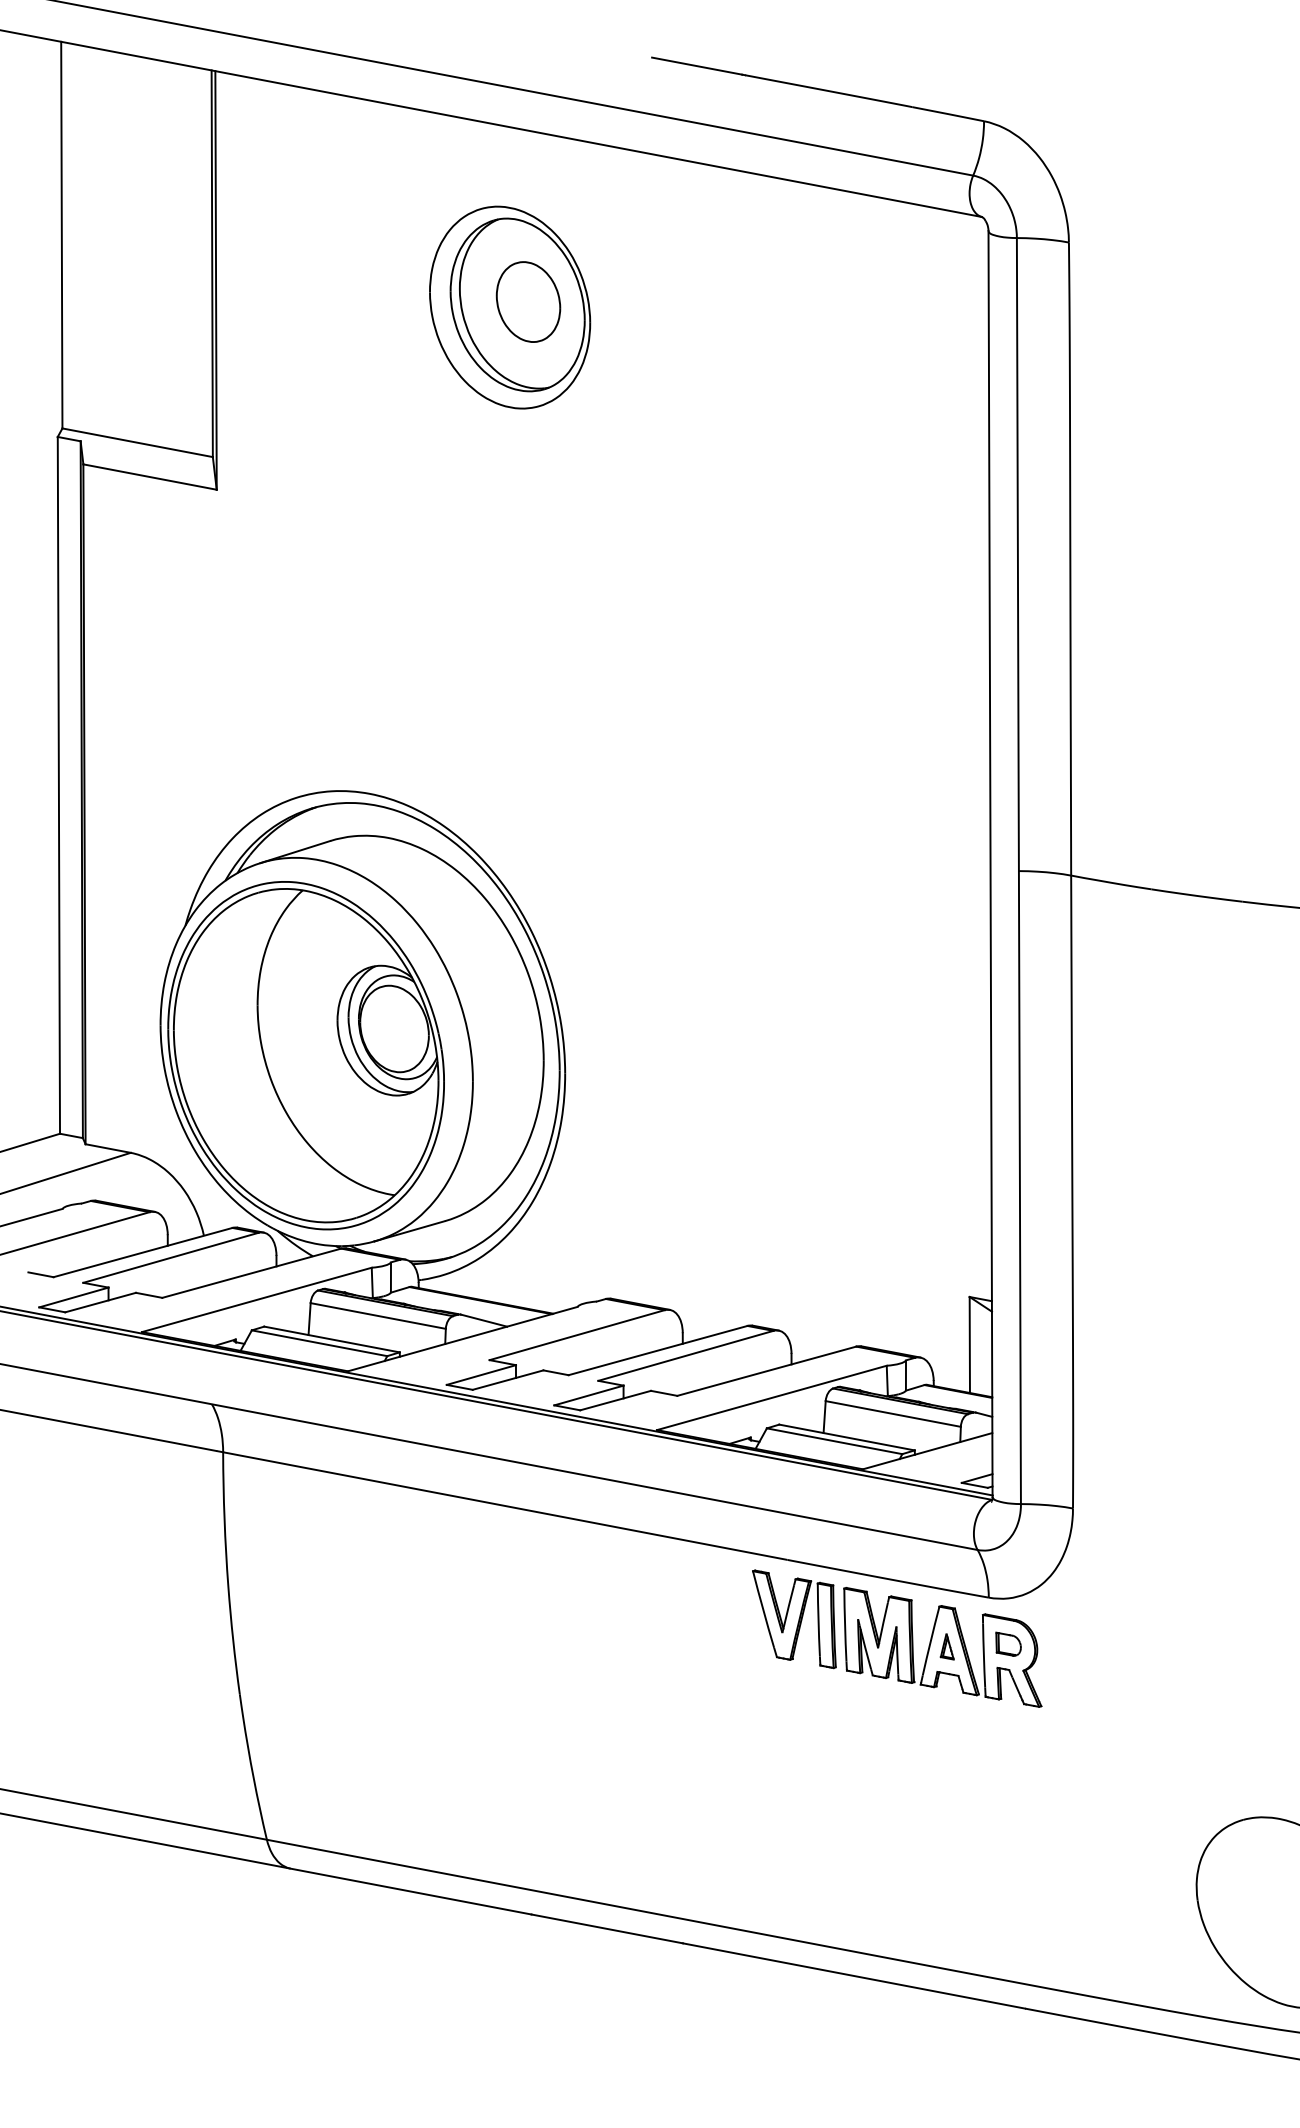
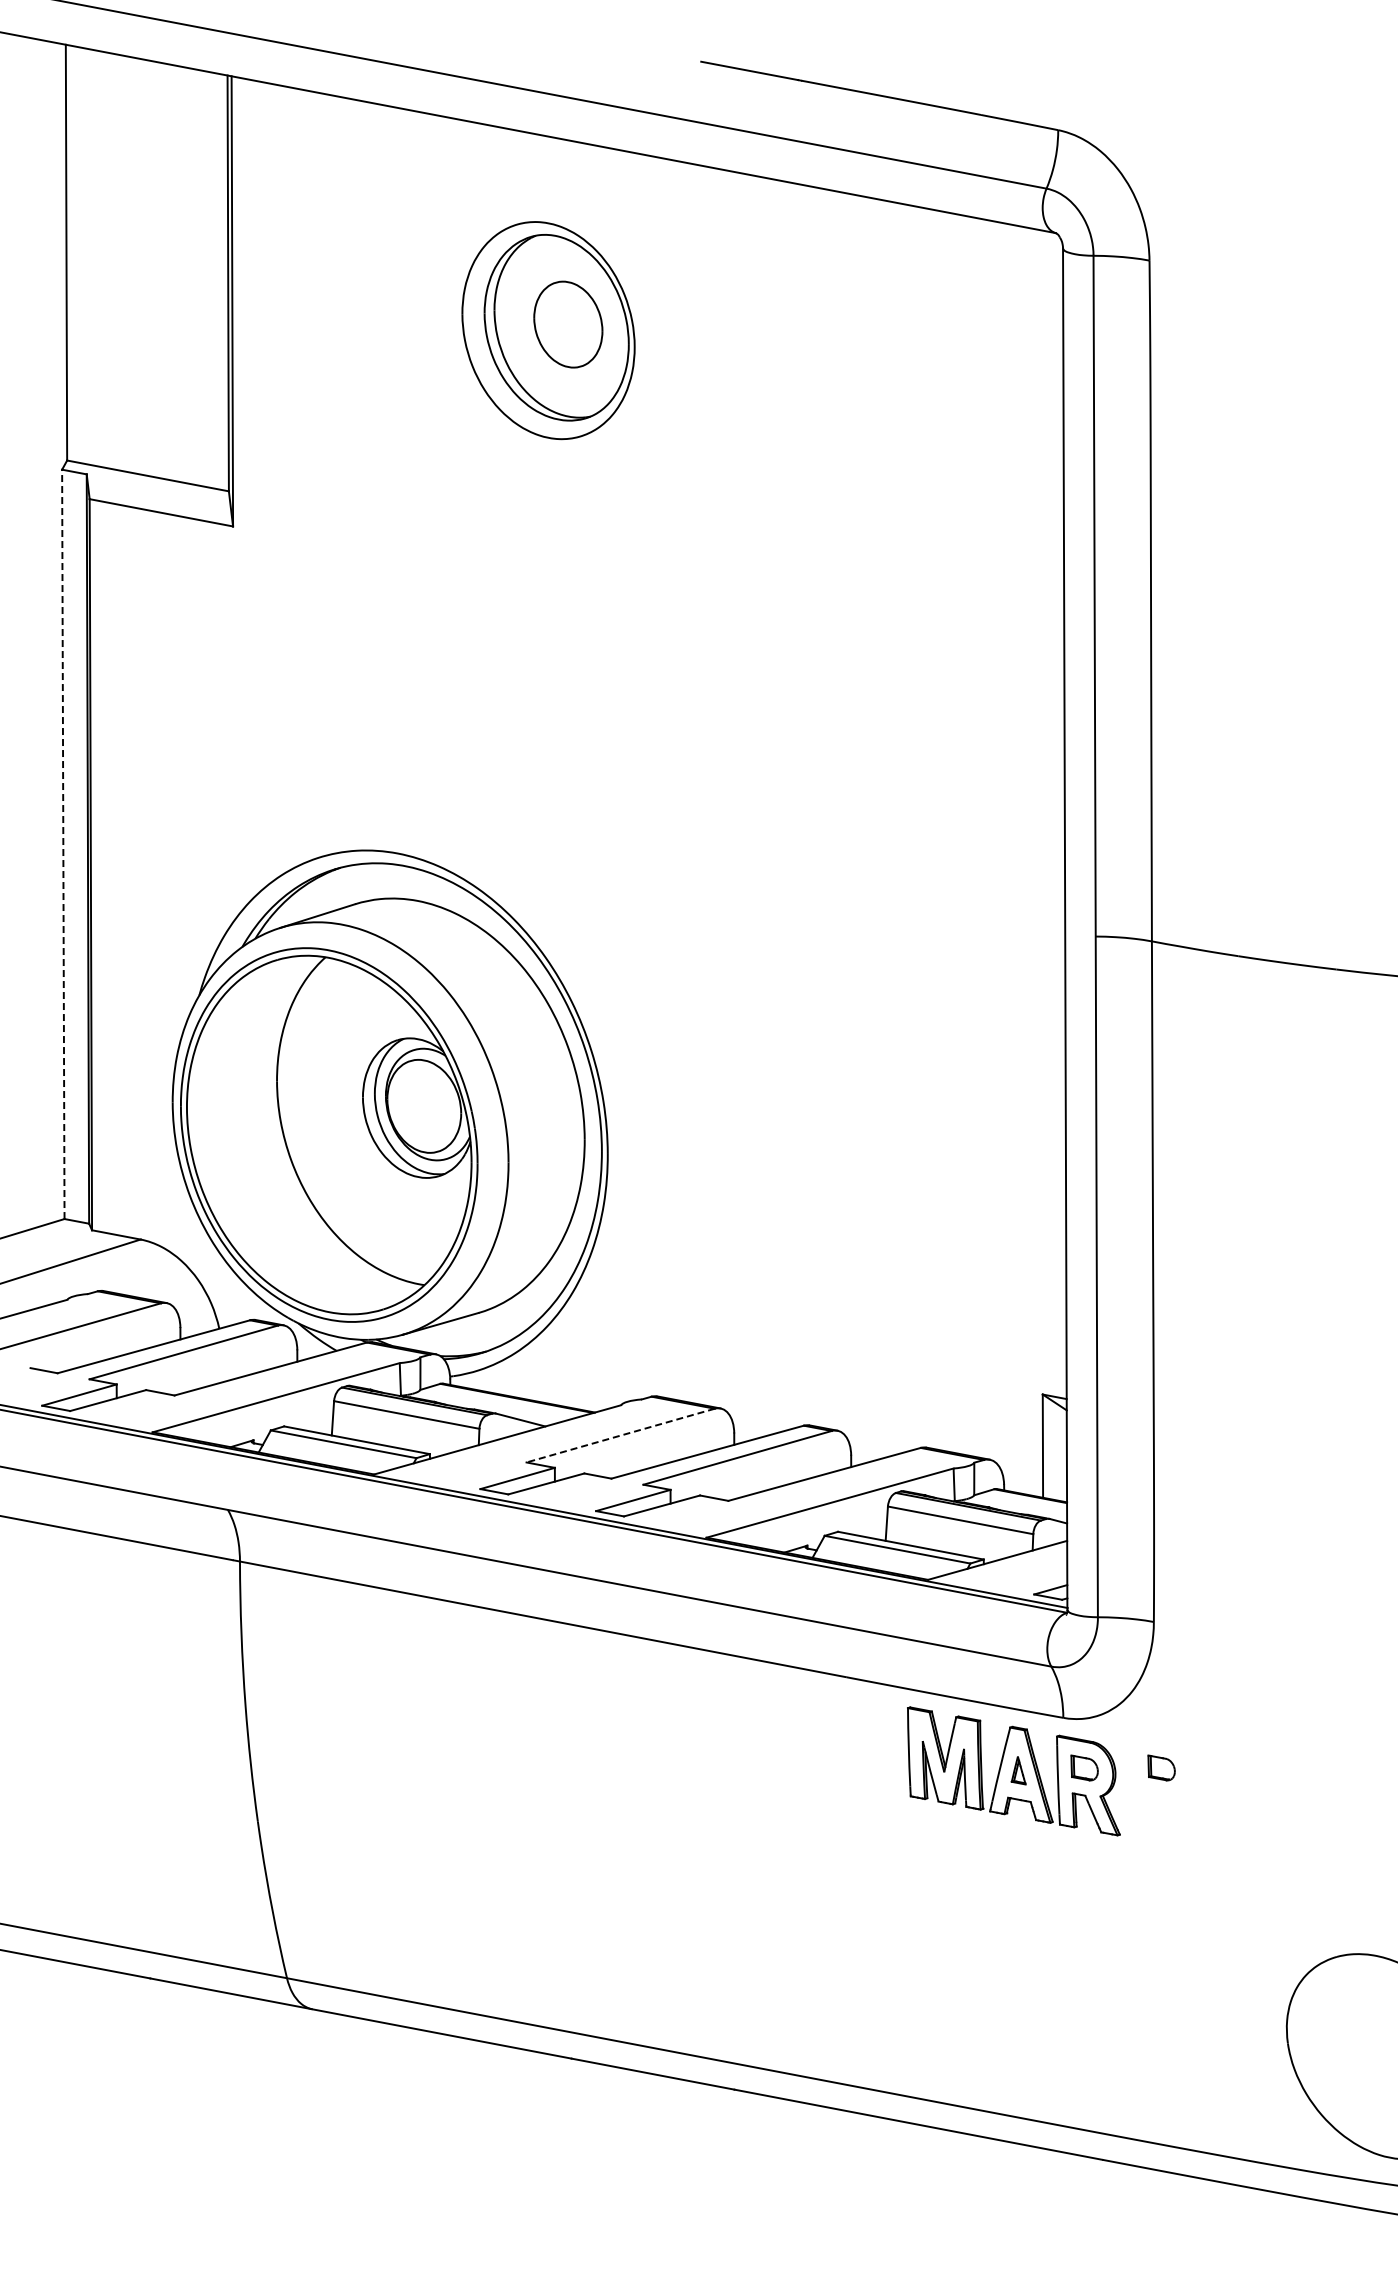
line: (59, 785) -> (63, 844), solid -> dashed
line: (577, 1335) -> (620, 1435), solid -> dashed
part: (793, 1618) -> (853, 1740), removed
part: (1080, 1643) -> (1161, 1767), added

